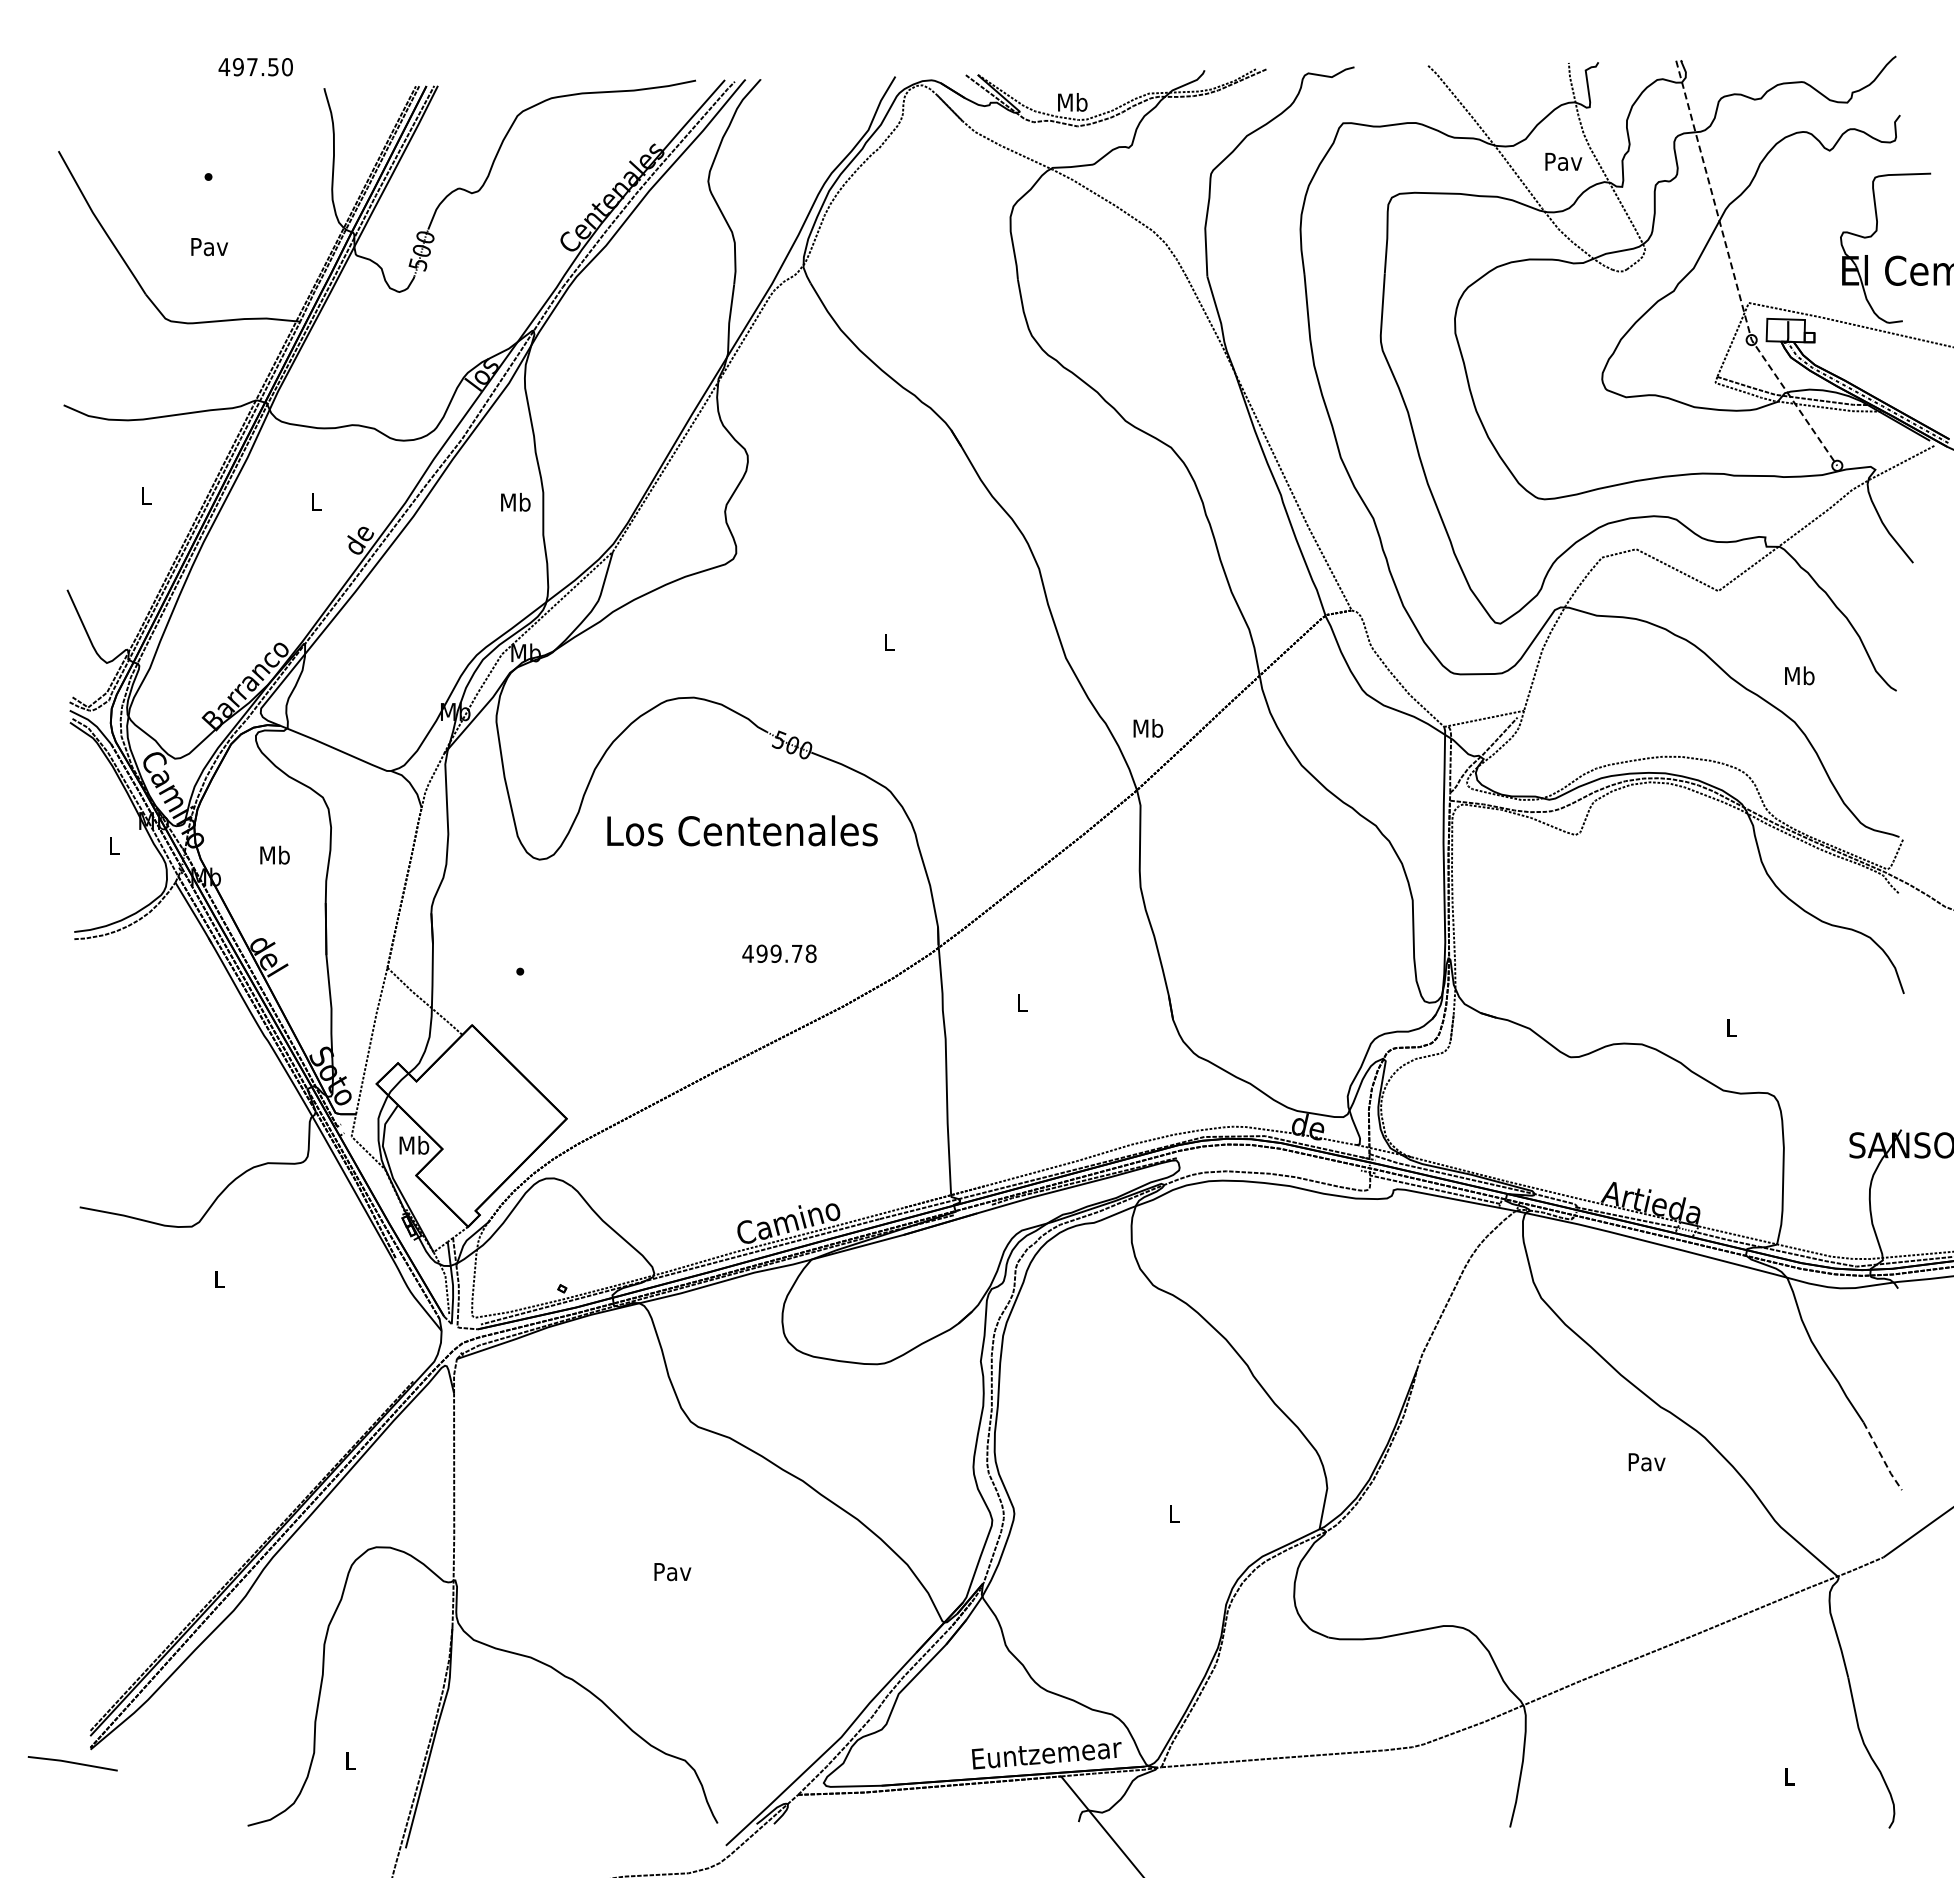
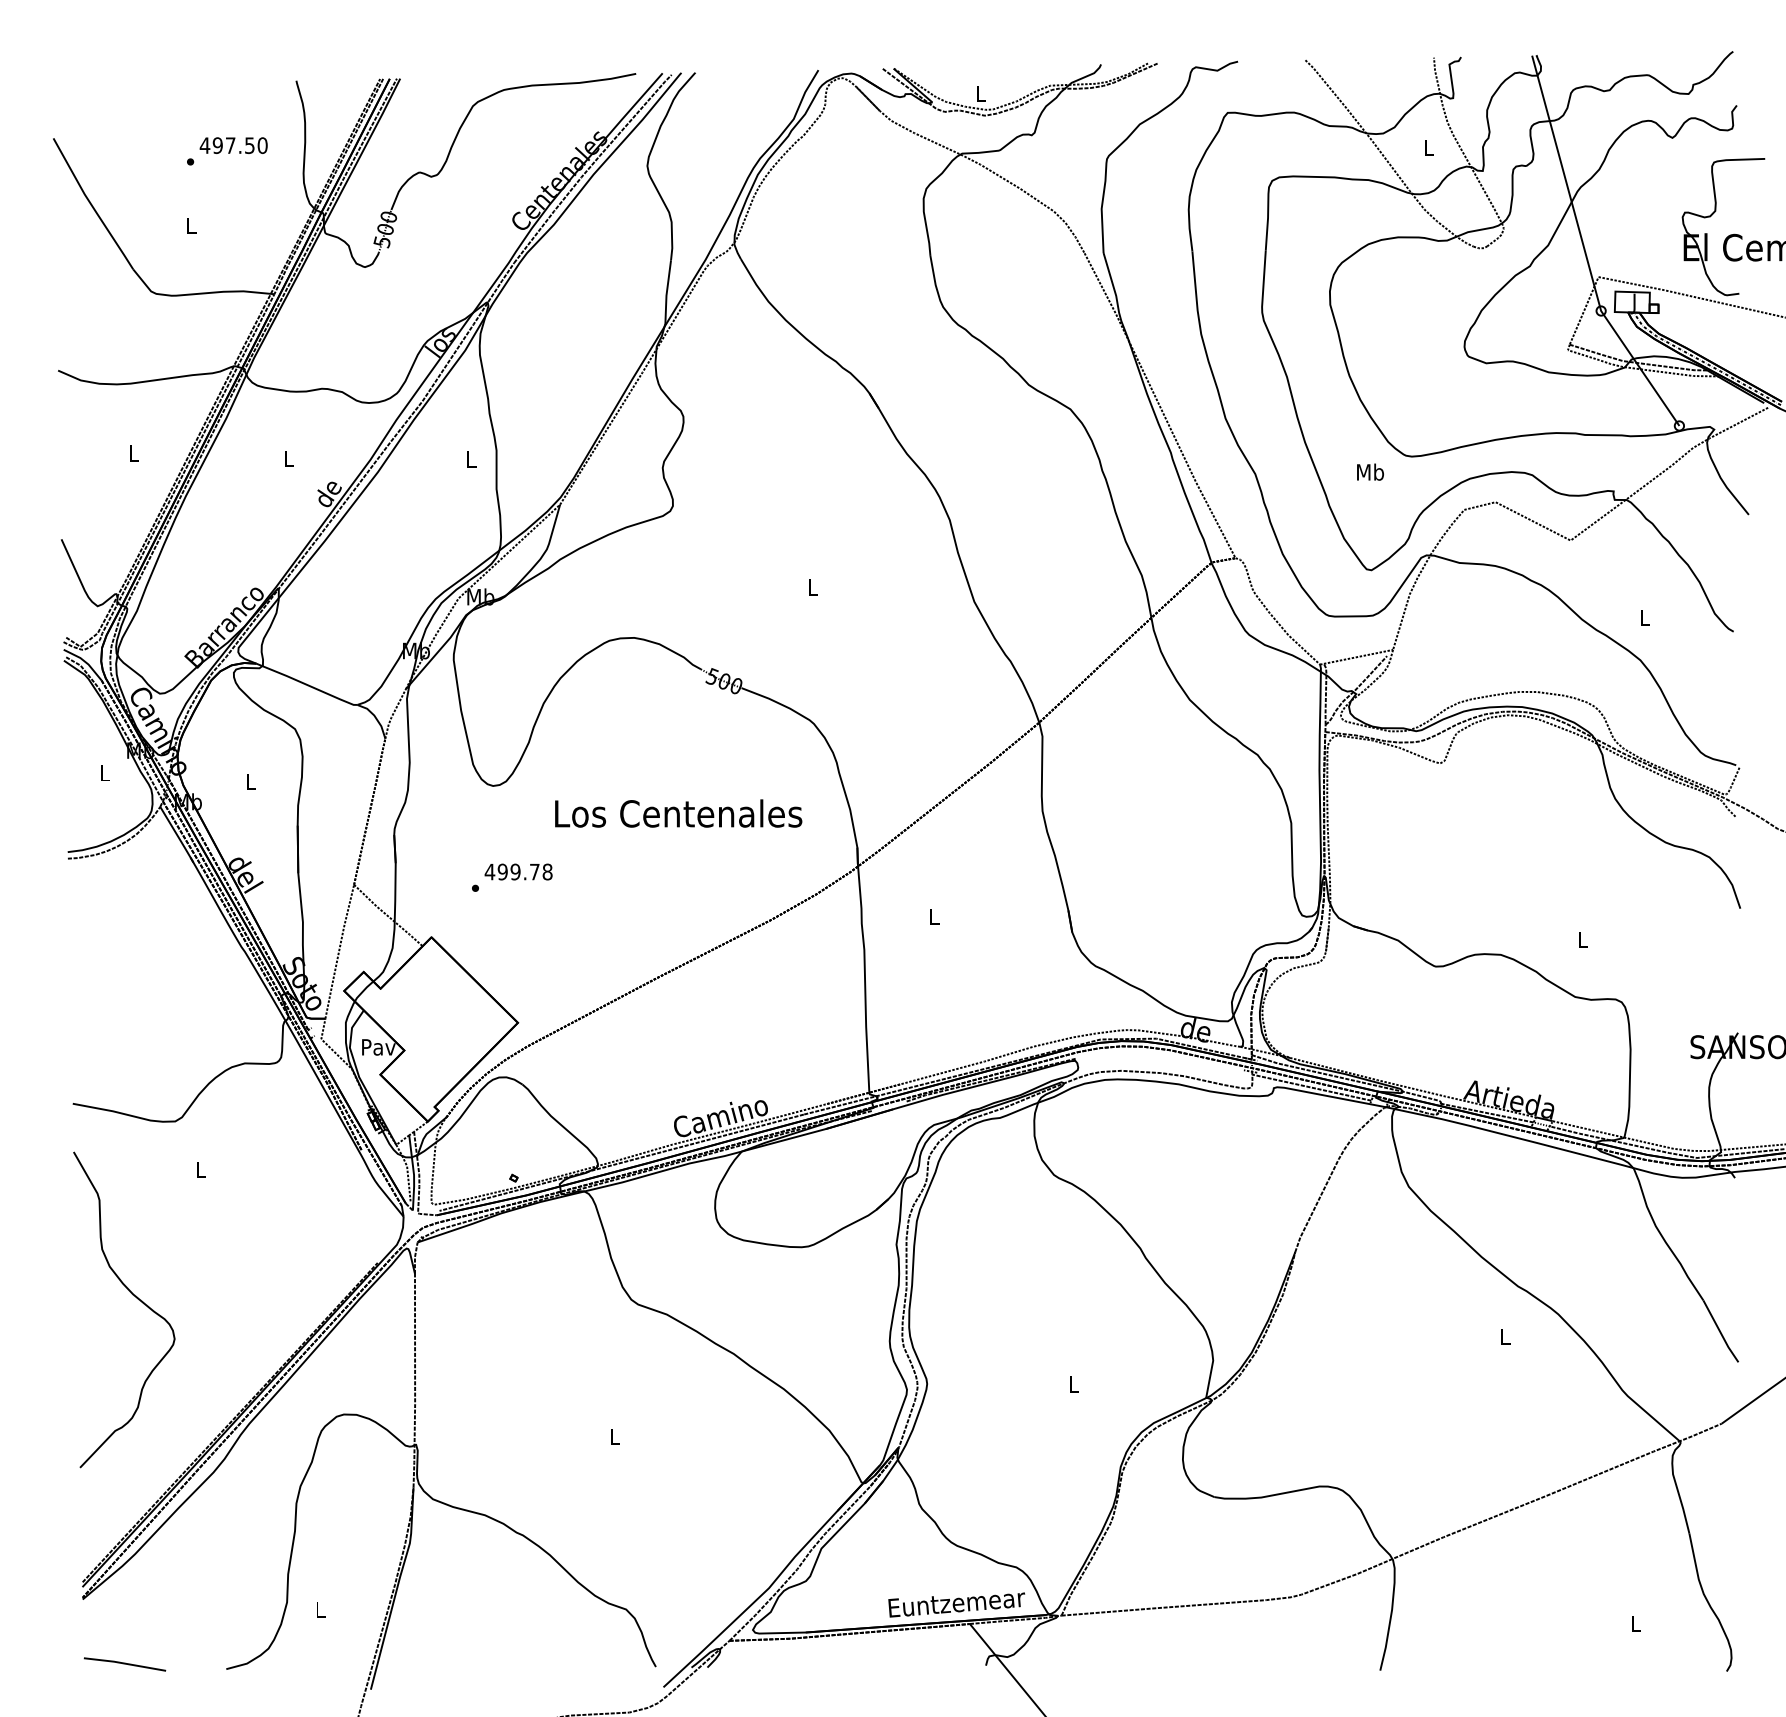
text: (255, 67) -> (233, 145), moved
text: (1072, 102) -> (980, 93), Mb -> L
text: (1563, 161) -> (1429, 147), Pav -> L
text: (209, 247) -> (191, 226), Pav -> L
line: (1733, 274) -> (1584, 251), dashed -> solid
text: (515, 501) -> (471, 458), Mb -> L
text: (1799, 675) -> (1644, 617), Mb -> L
text: (1148, 728) -> (1370, 472), moved
text: (742, 830) -> (678, 813), moved
text: (274, 854) -> (250, 781), Mb -> L
text: (779, 953) -> (518, 871), moved
text: (414, 1144) -> (378, 1046), Mb -> Pav
curve: (148, 1419) -> (135, 1297), added
line: (1882, 1457) -> (1720, 1332), dashed -> solid
text: (1646, 1462) -> (1504, 1337), Pav -> L
text: (672, 1572) -> (614, 1437), Pav -> L
line: (72, 1763) -> (124, 1664), moved

